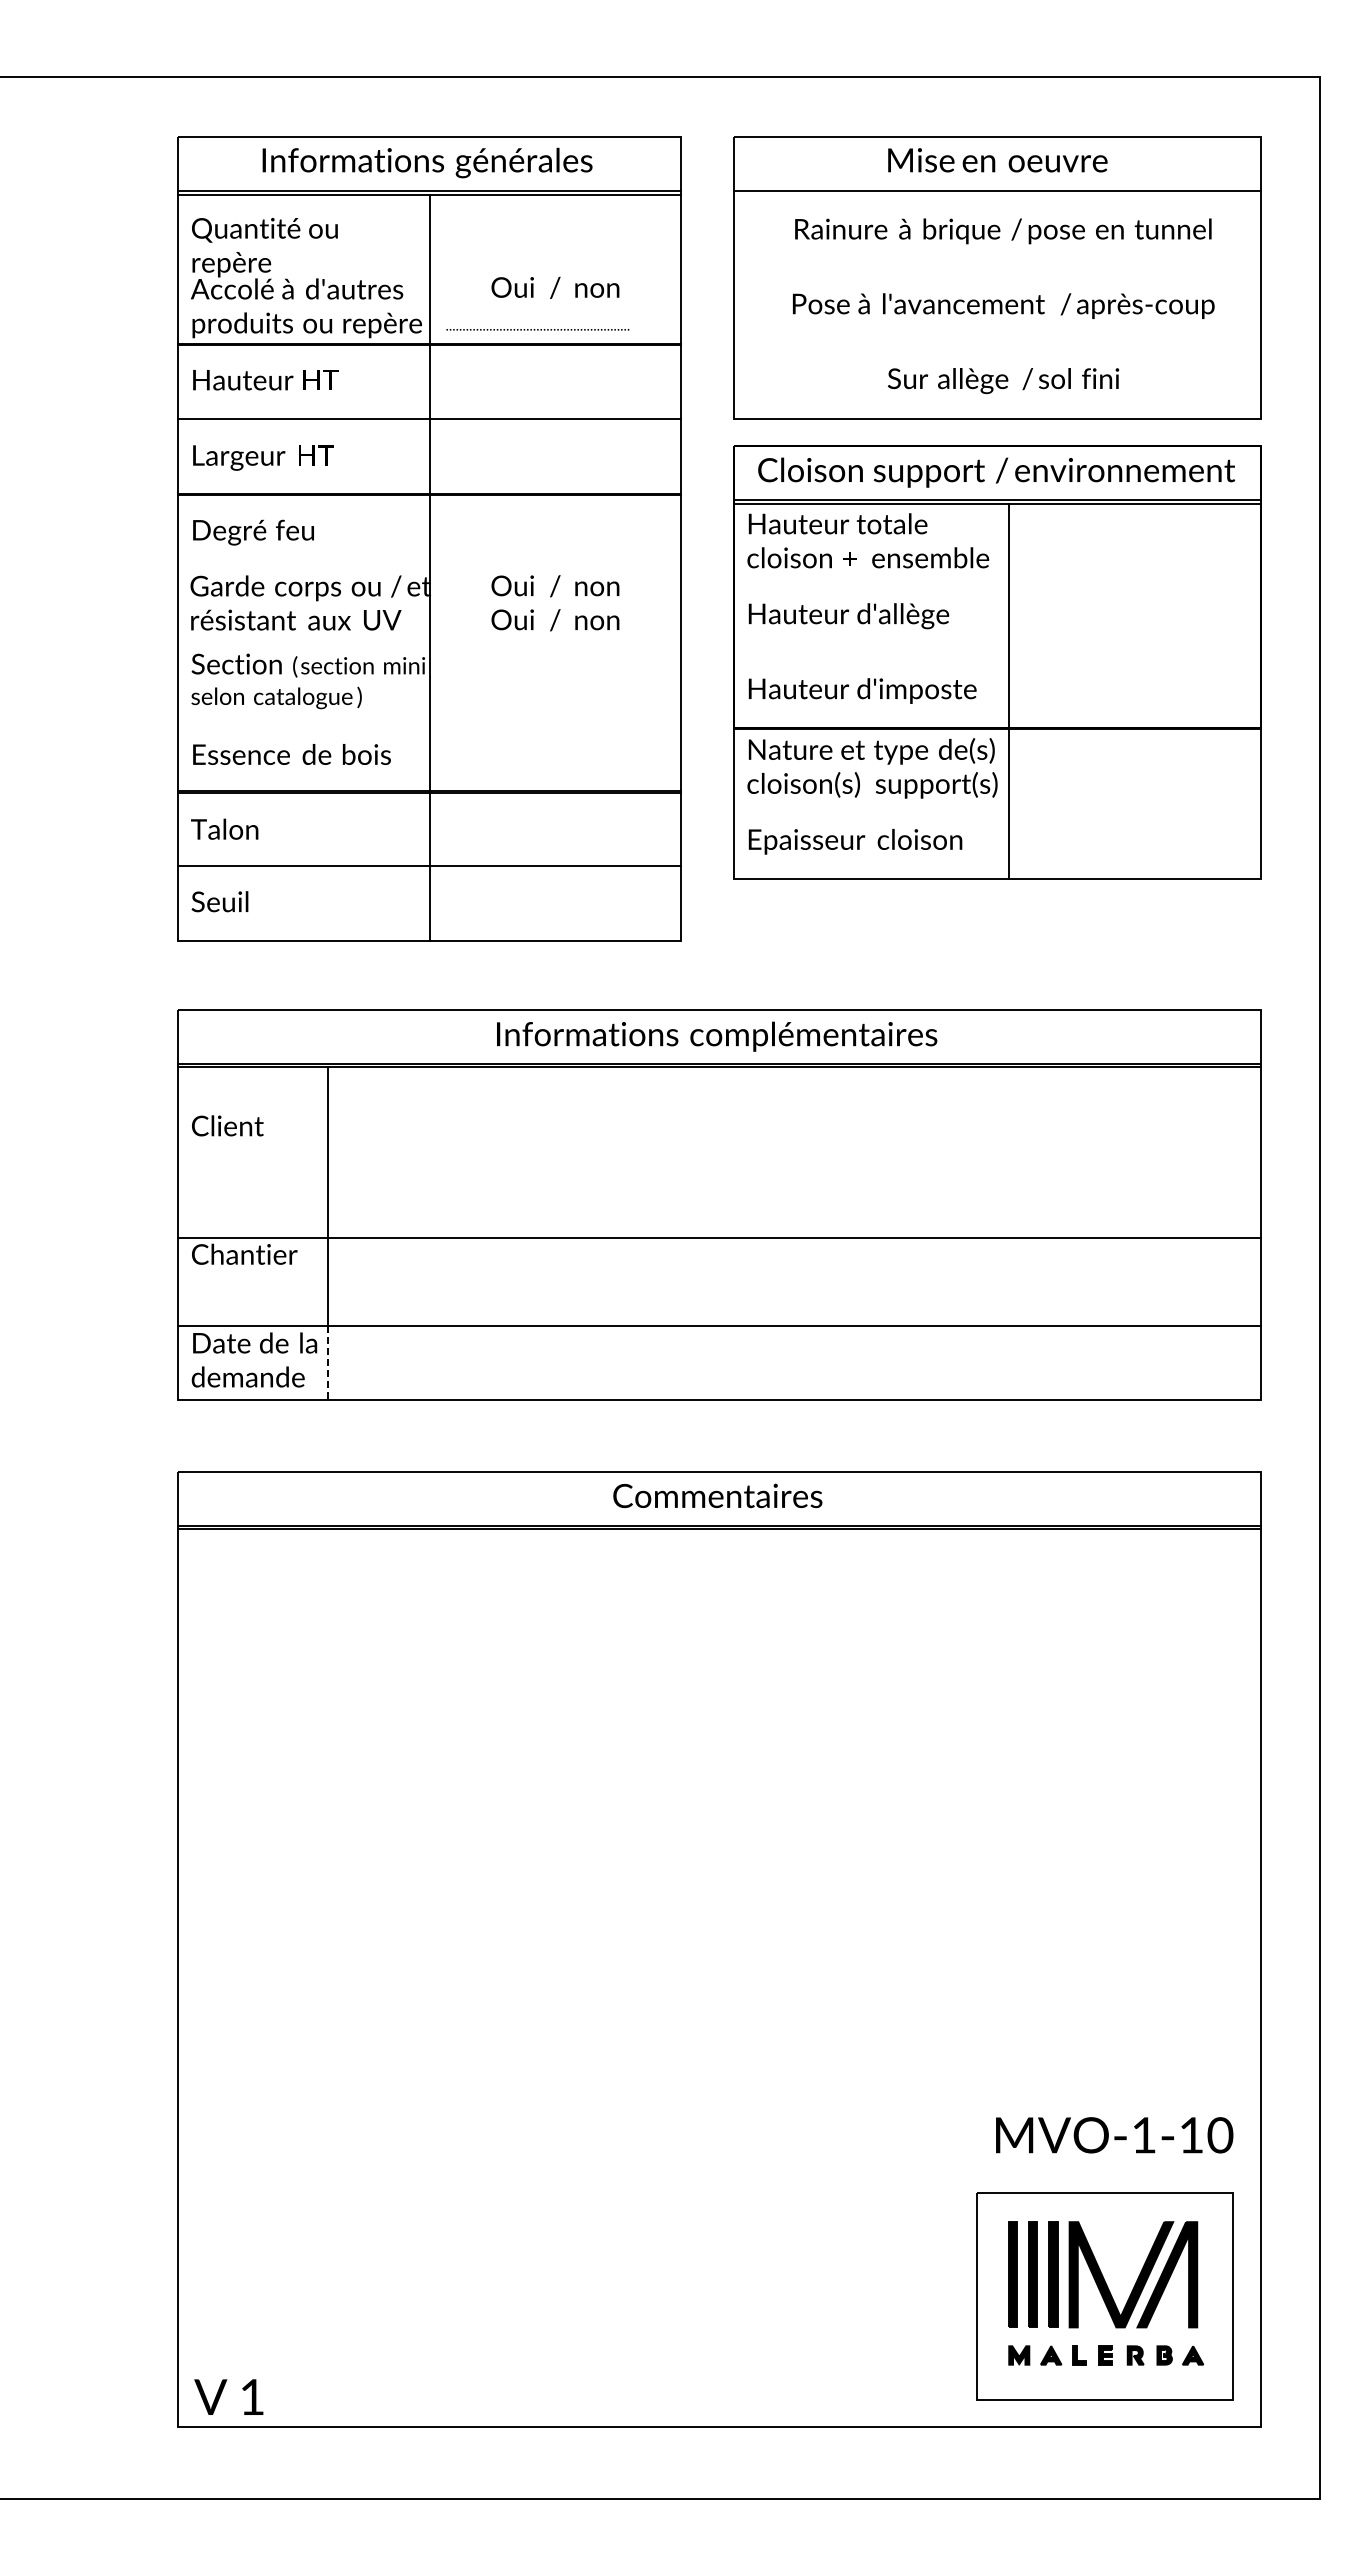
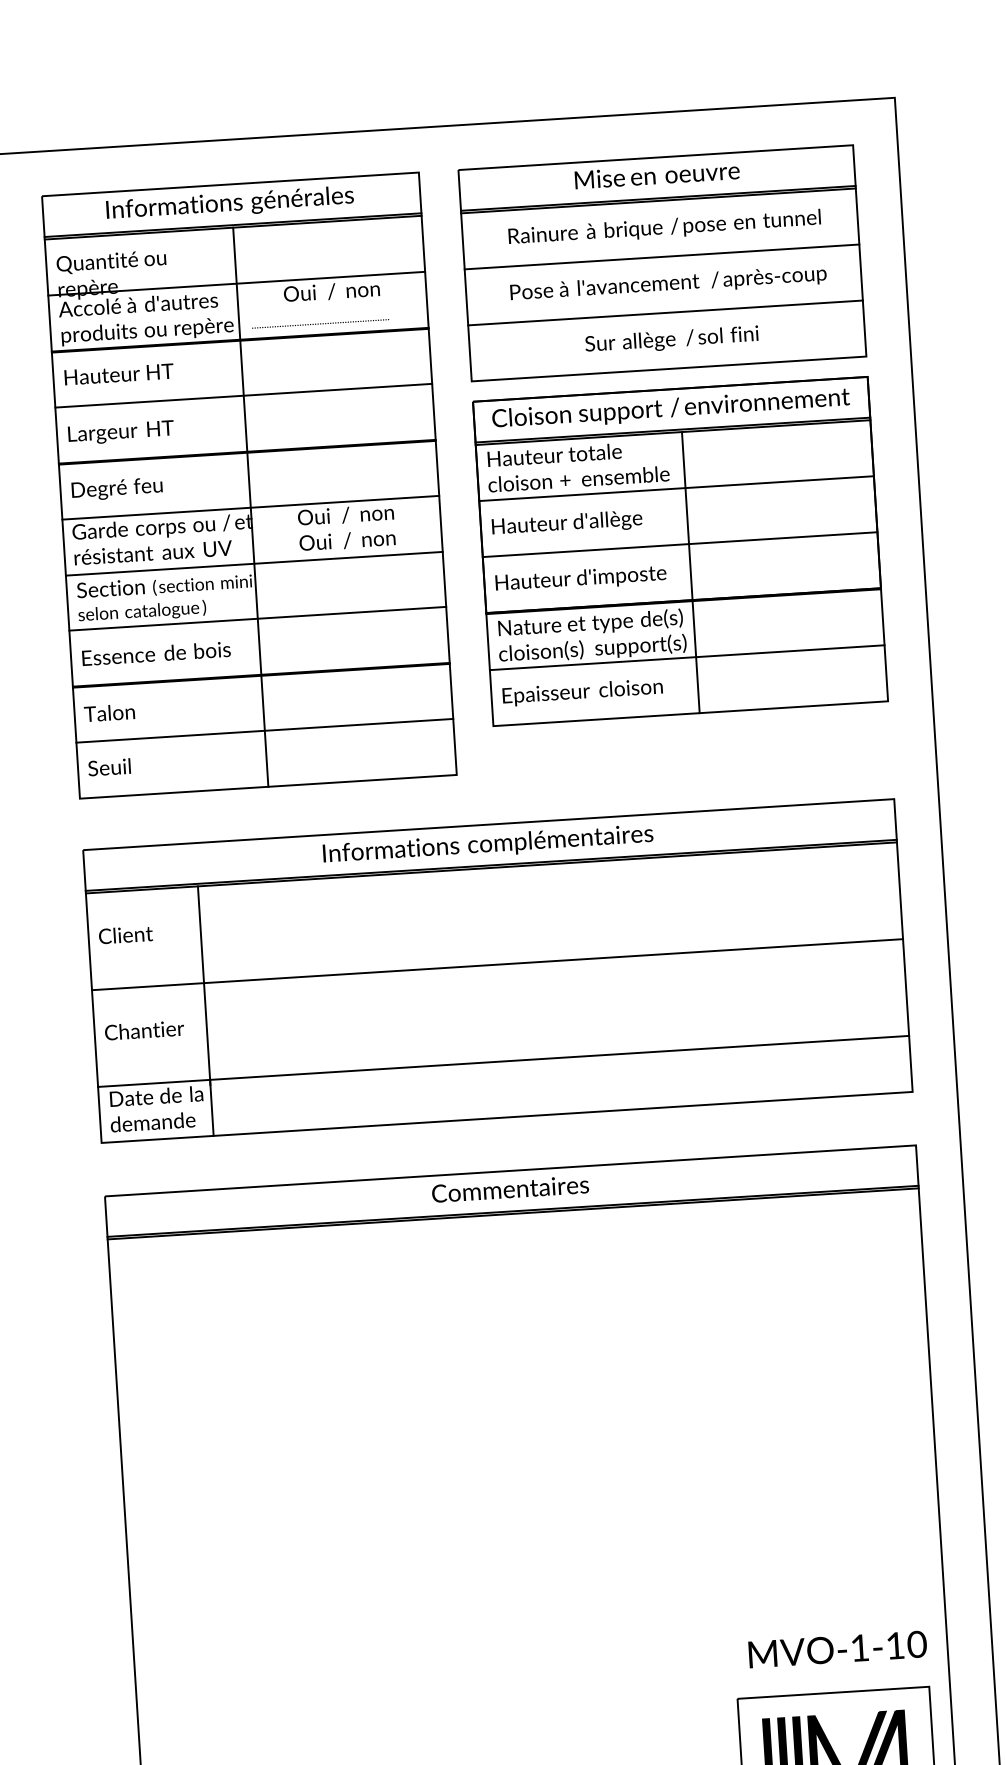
line: (996, 194) -> (657, 200), added
line: (429, 269) -> (236, 283), added
line: (996, 269) -> (661, 257), added
line: (996, 344) -> (664, 313), added
line: (429, 568) -> (250, 507), added
line: (996, 578) -> (675, 488), added
line: (429, 643) -> (254, 564), added
line: (996, 653) -> (679, 544), added
line: (429, 716) -> (257, 618), added
line: (996, 804) -> (686, 657), added
line: (719, 1238) -> (497, 964), moved
line: (327, 1363) -> (211, 1108), dashed -> solid

